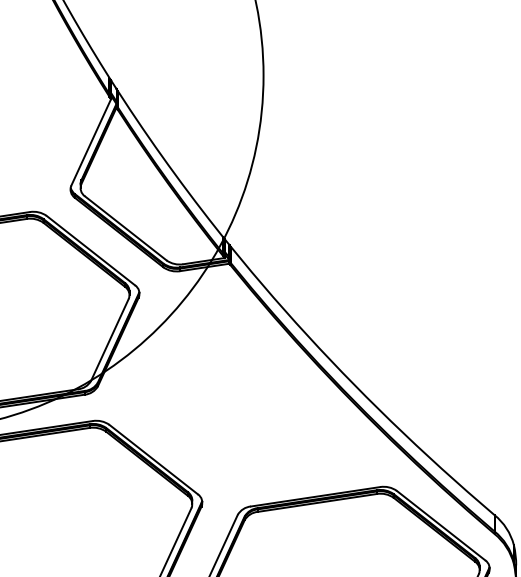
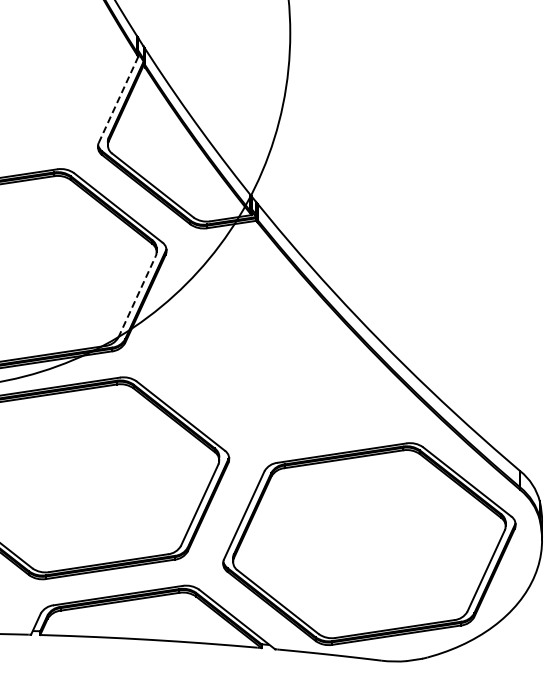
line: (91, 142) -> (118, 99), solid -> dashed
line: (110, 339) -> (137, 296), solid -> dashed

